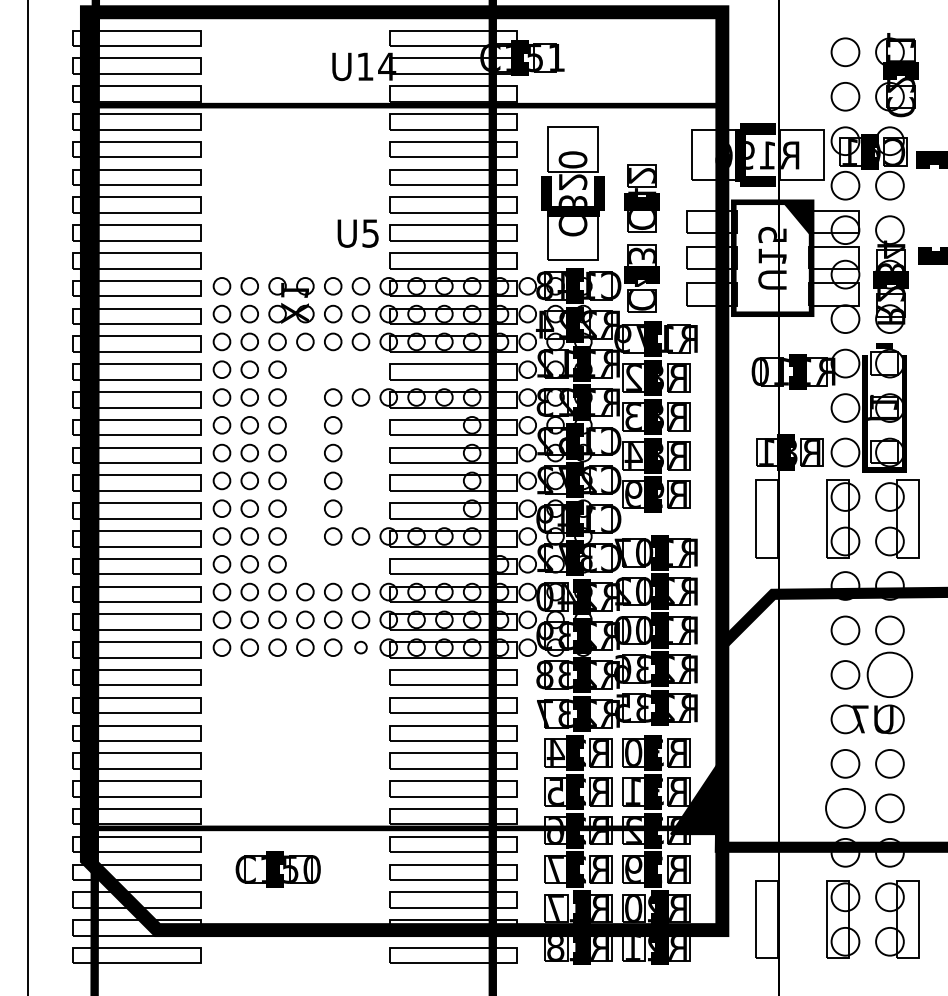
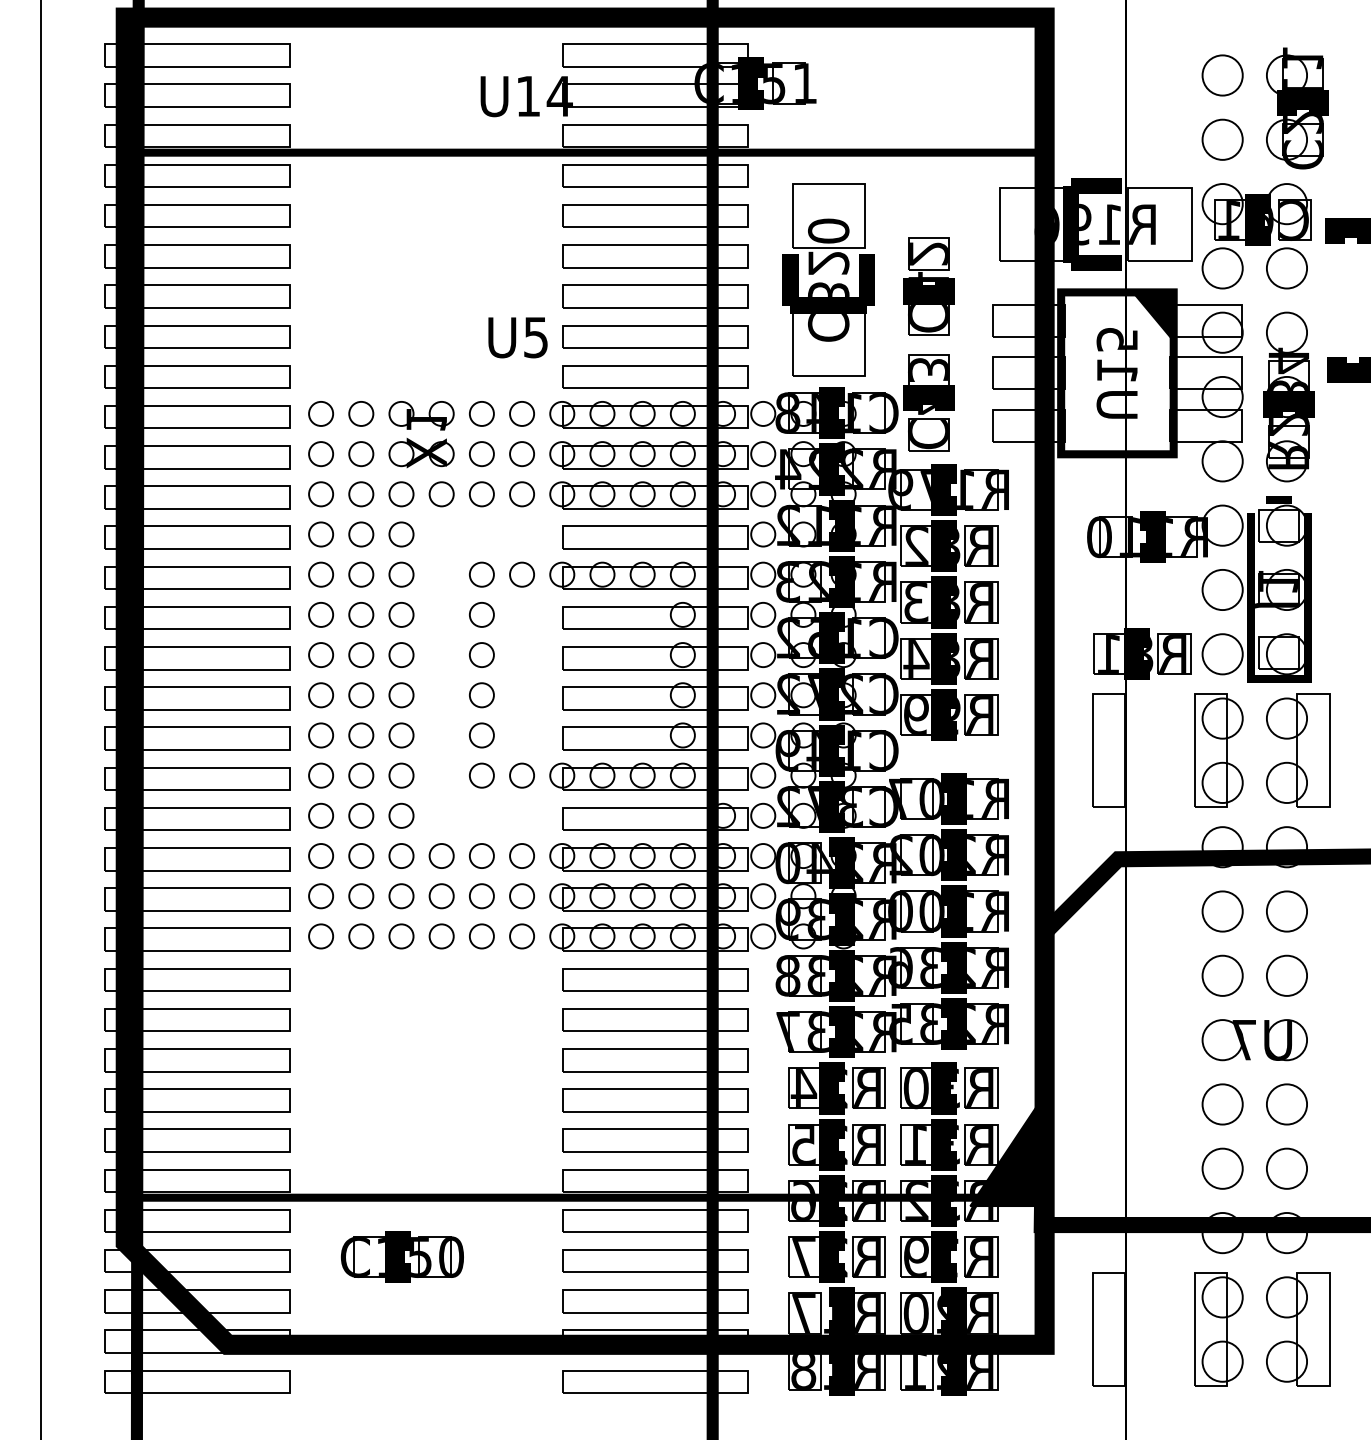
circle: (360, 647) -> (521, 936), size x1.43
circle: (889, 674) -> (1286, 975), size x0.62
circle: (845, 808) -> (1222, 1168), size x0.71

